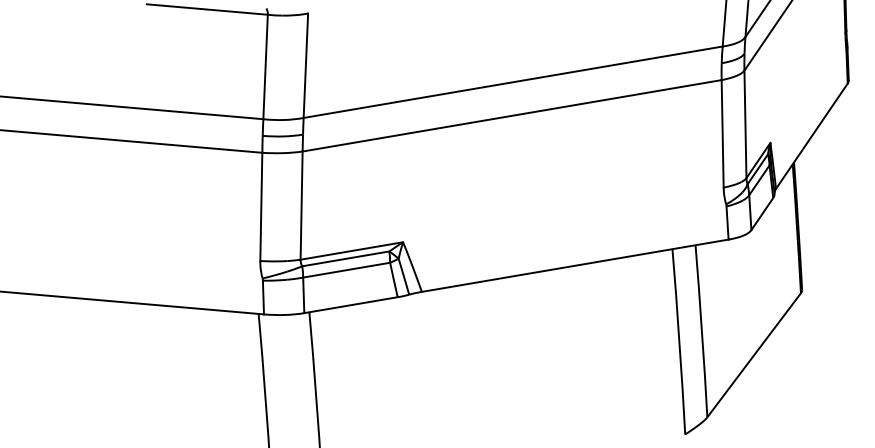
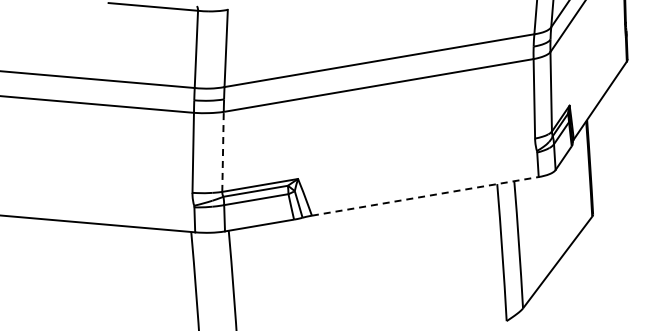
line: (302, 205) -> (223, 151), solid -> dashed
line: (575, 265) -> (425, 196), solid -> dashed

